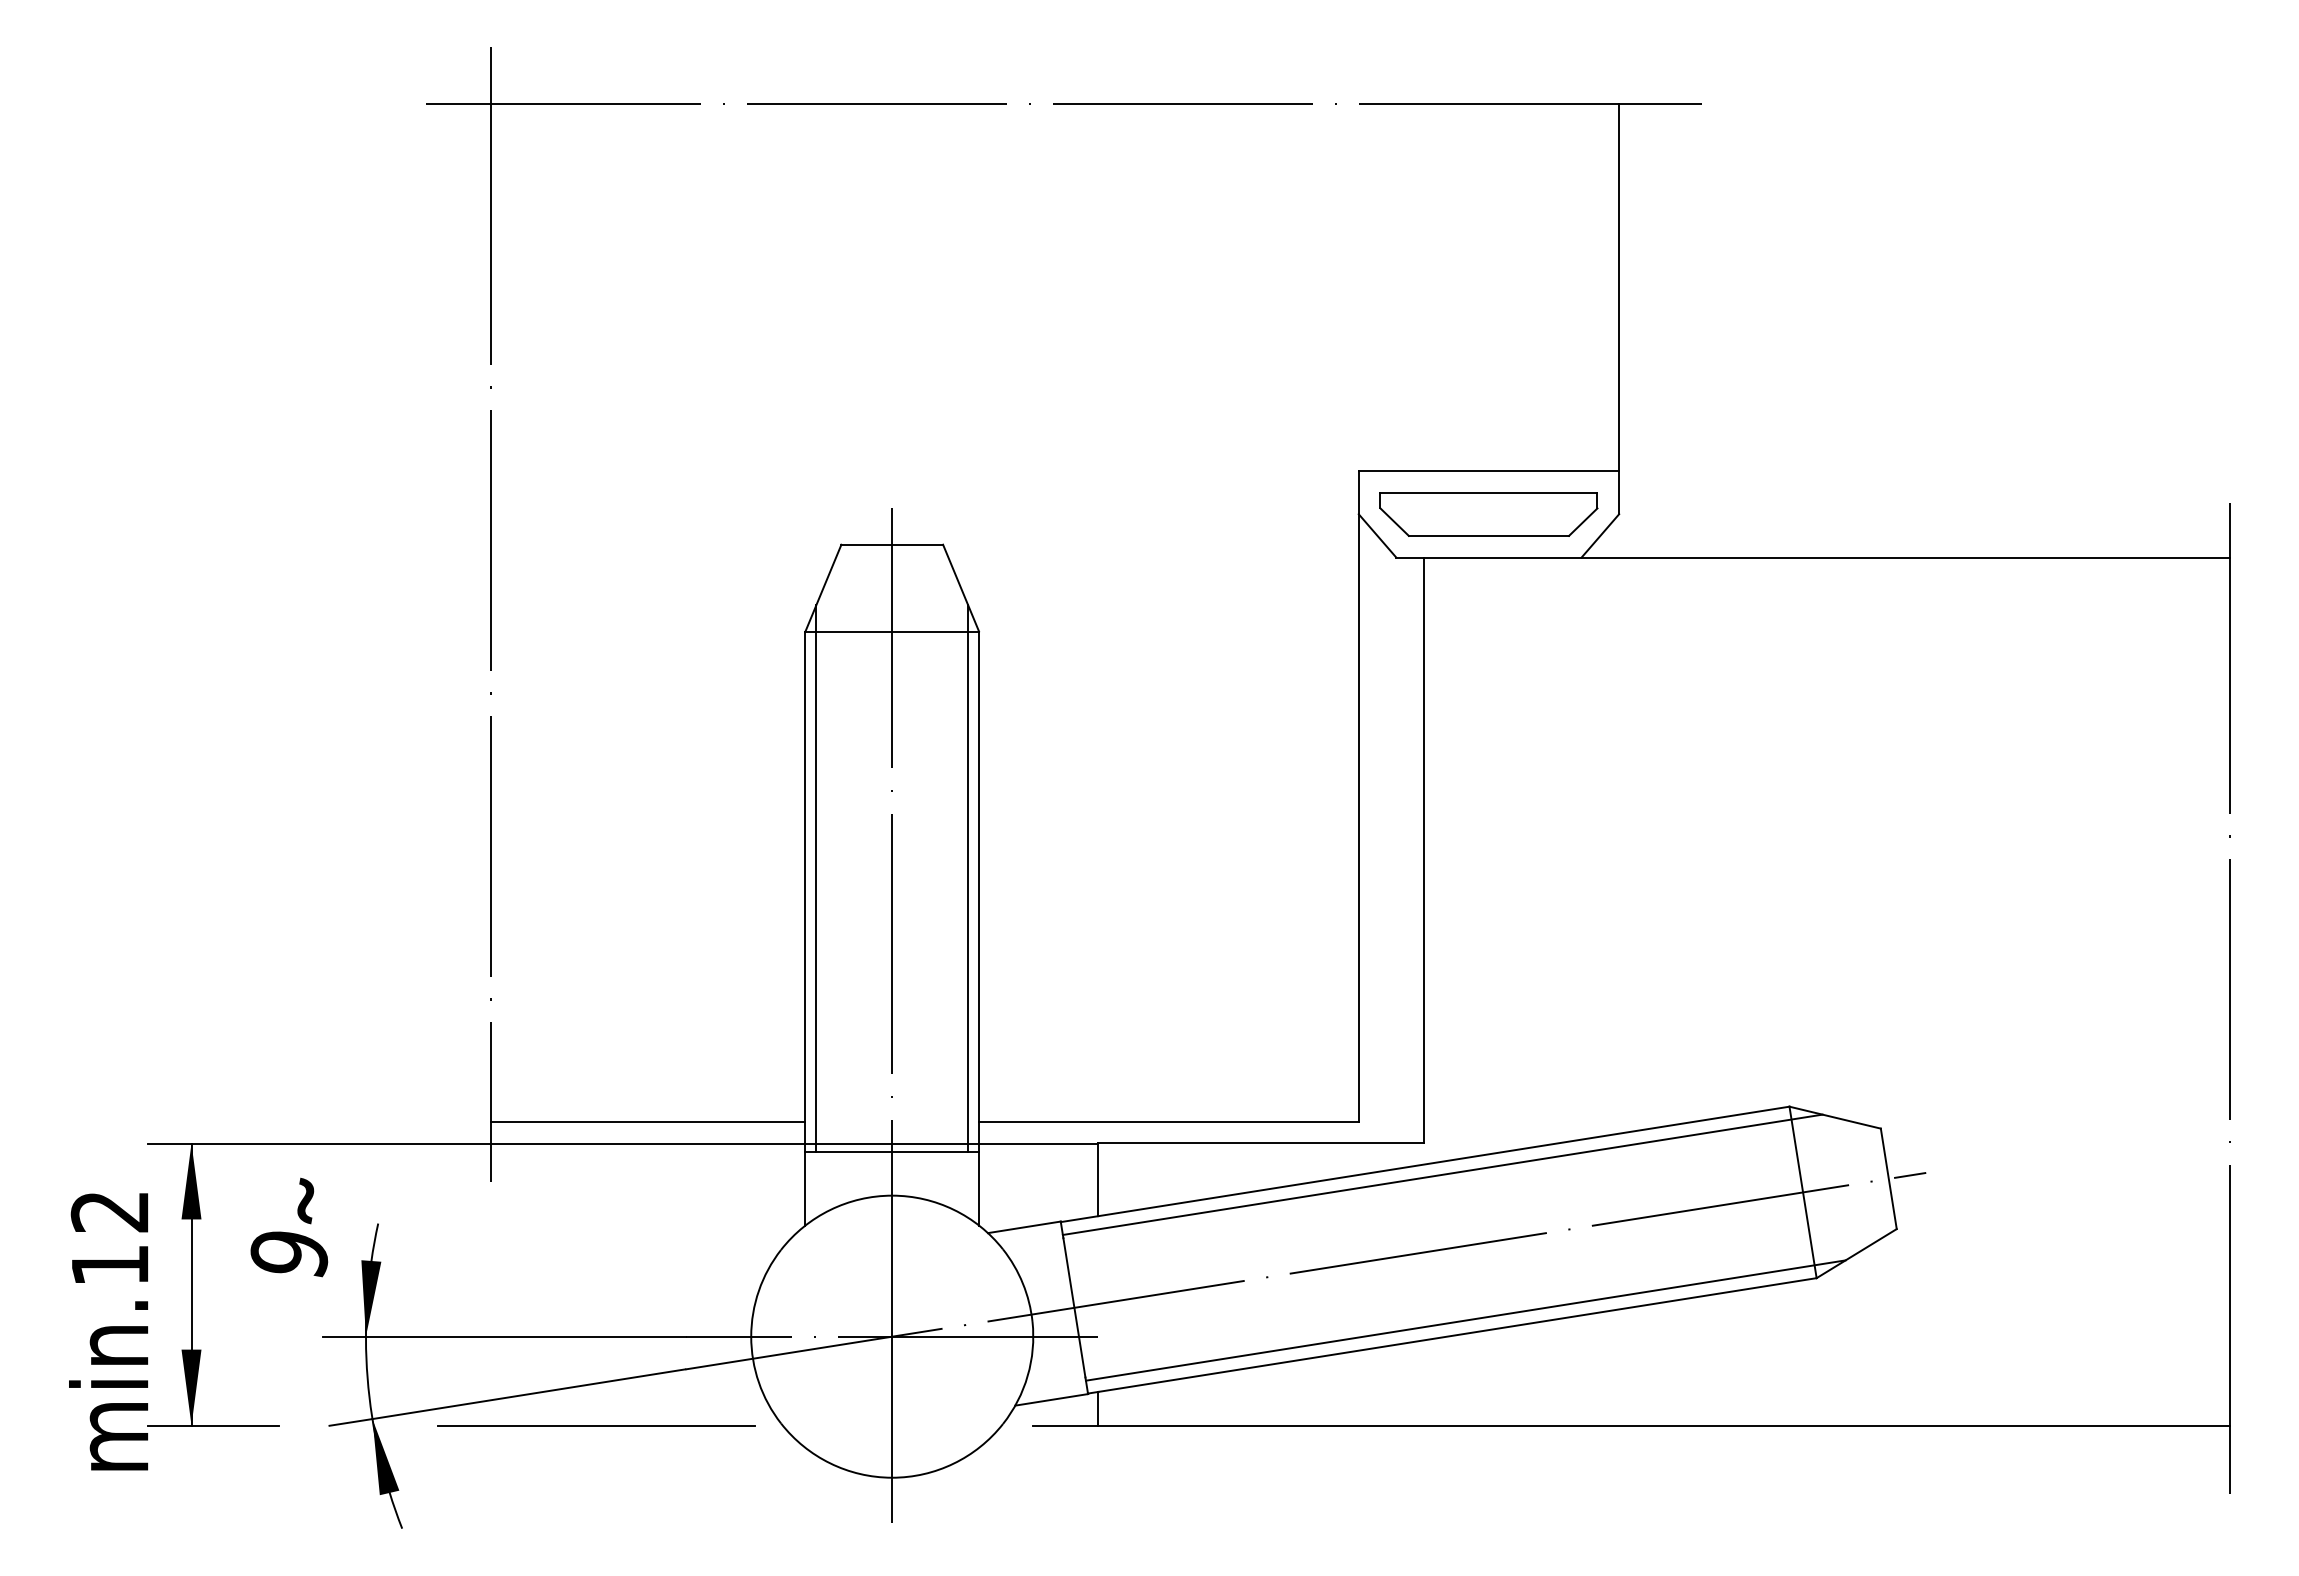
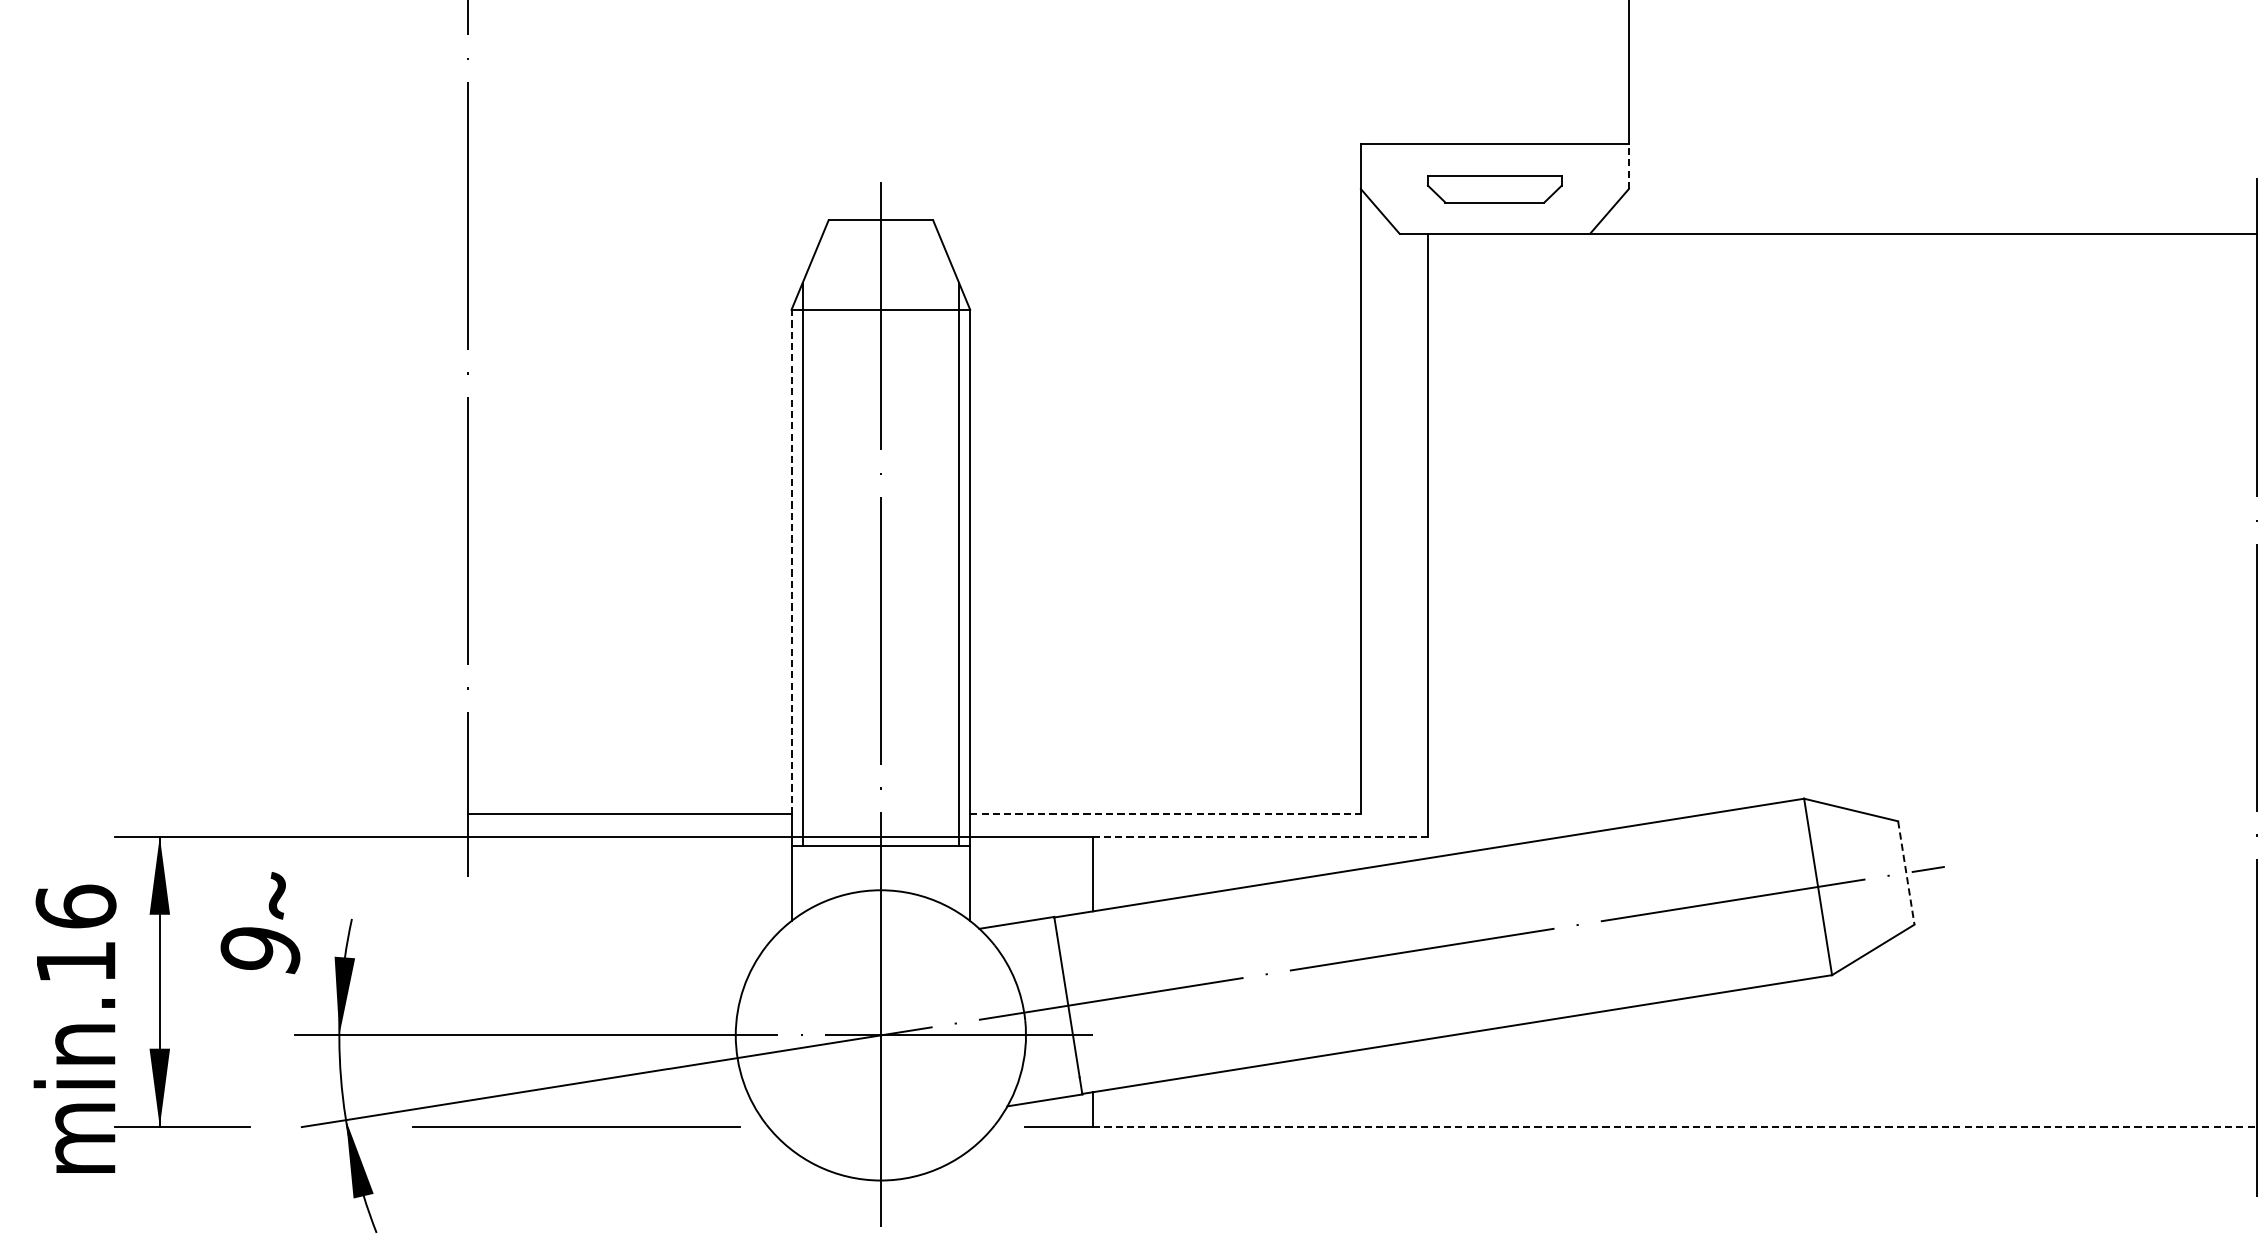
line: (1619, 492) -> (1629, 166), solid -> dashed
part: (1488, 514) -> (1494, 189), size x0.6
line: (805, 876) -> (791, 561), solid -> dashed
line: (1168, 1121) -> (1165, 813), solid -> dashed
line: (1261, 1143) -> (1260, 836), solid -> dashed
line: (1442, 1174) -> (1447, 868), removed
line: (1888, 1178) -> (1906, 872), solid -> dashed
text: (109, 1211) -> (75, 906), 12 -> 16
line: (1465, 1320) -> (1470, 1018), removed
line: (1664, 1425) -> (1675, 1126), solid -> dashed

